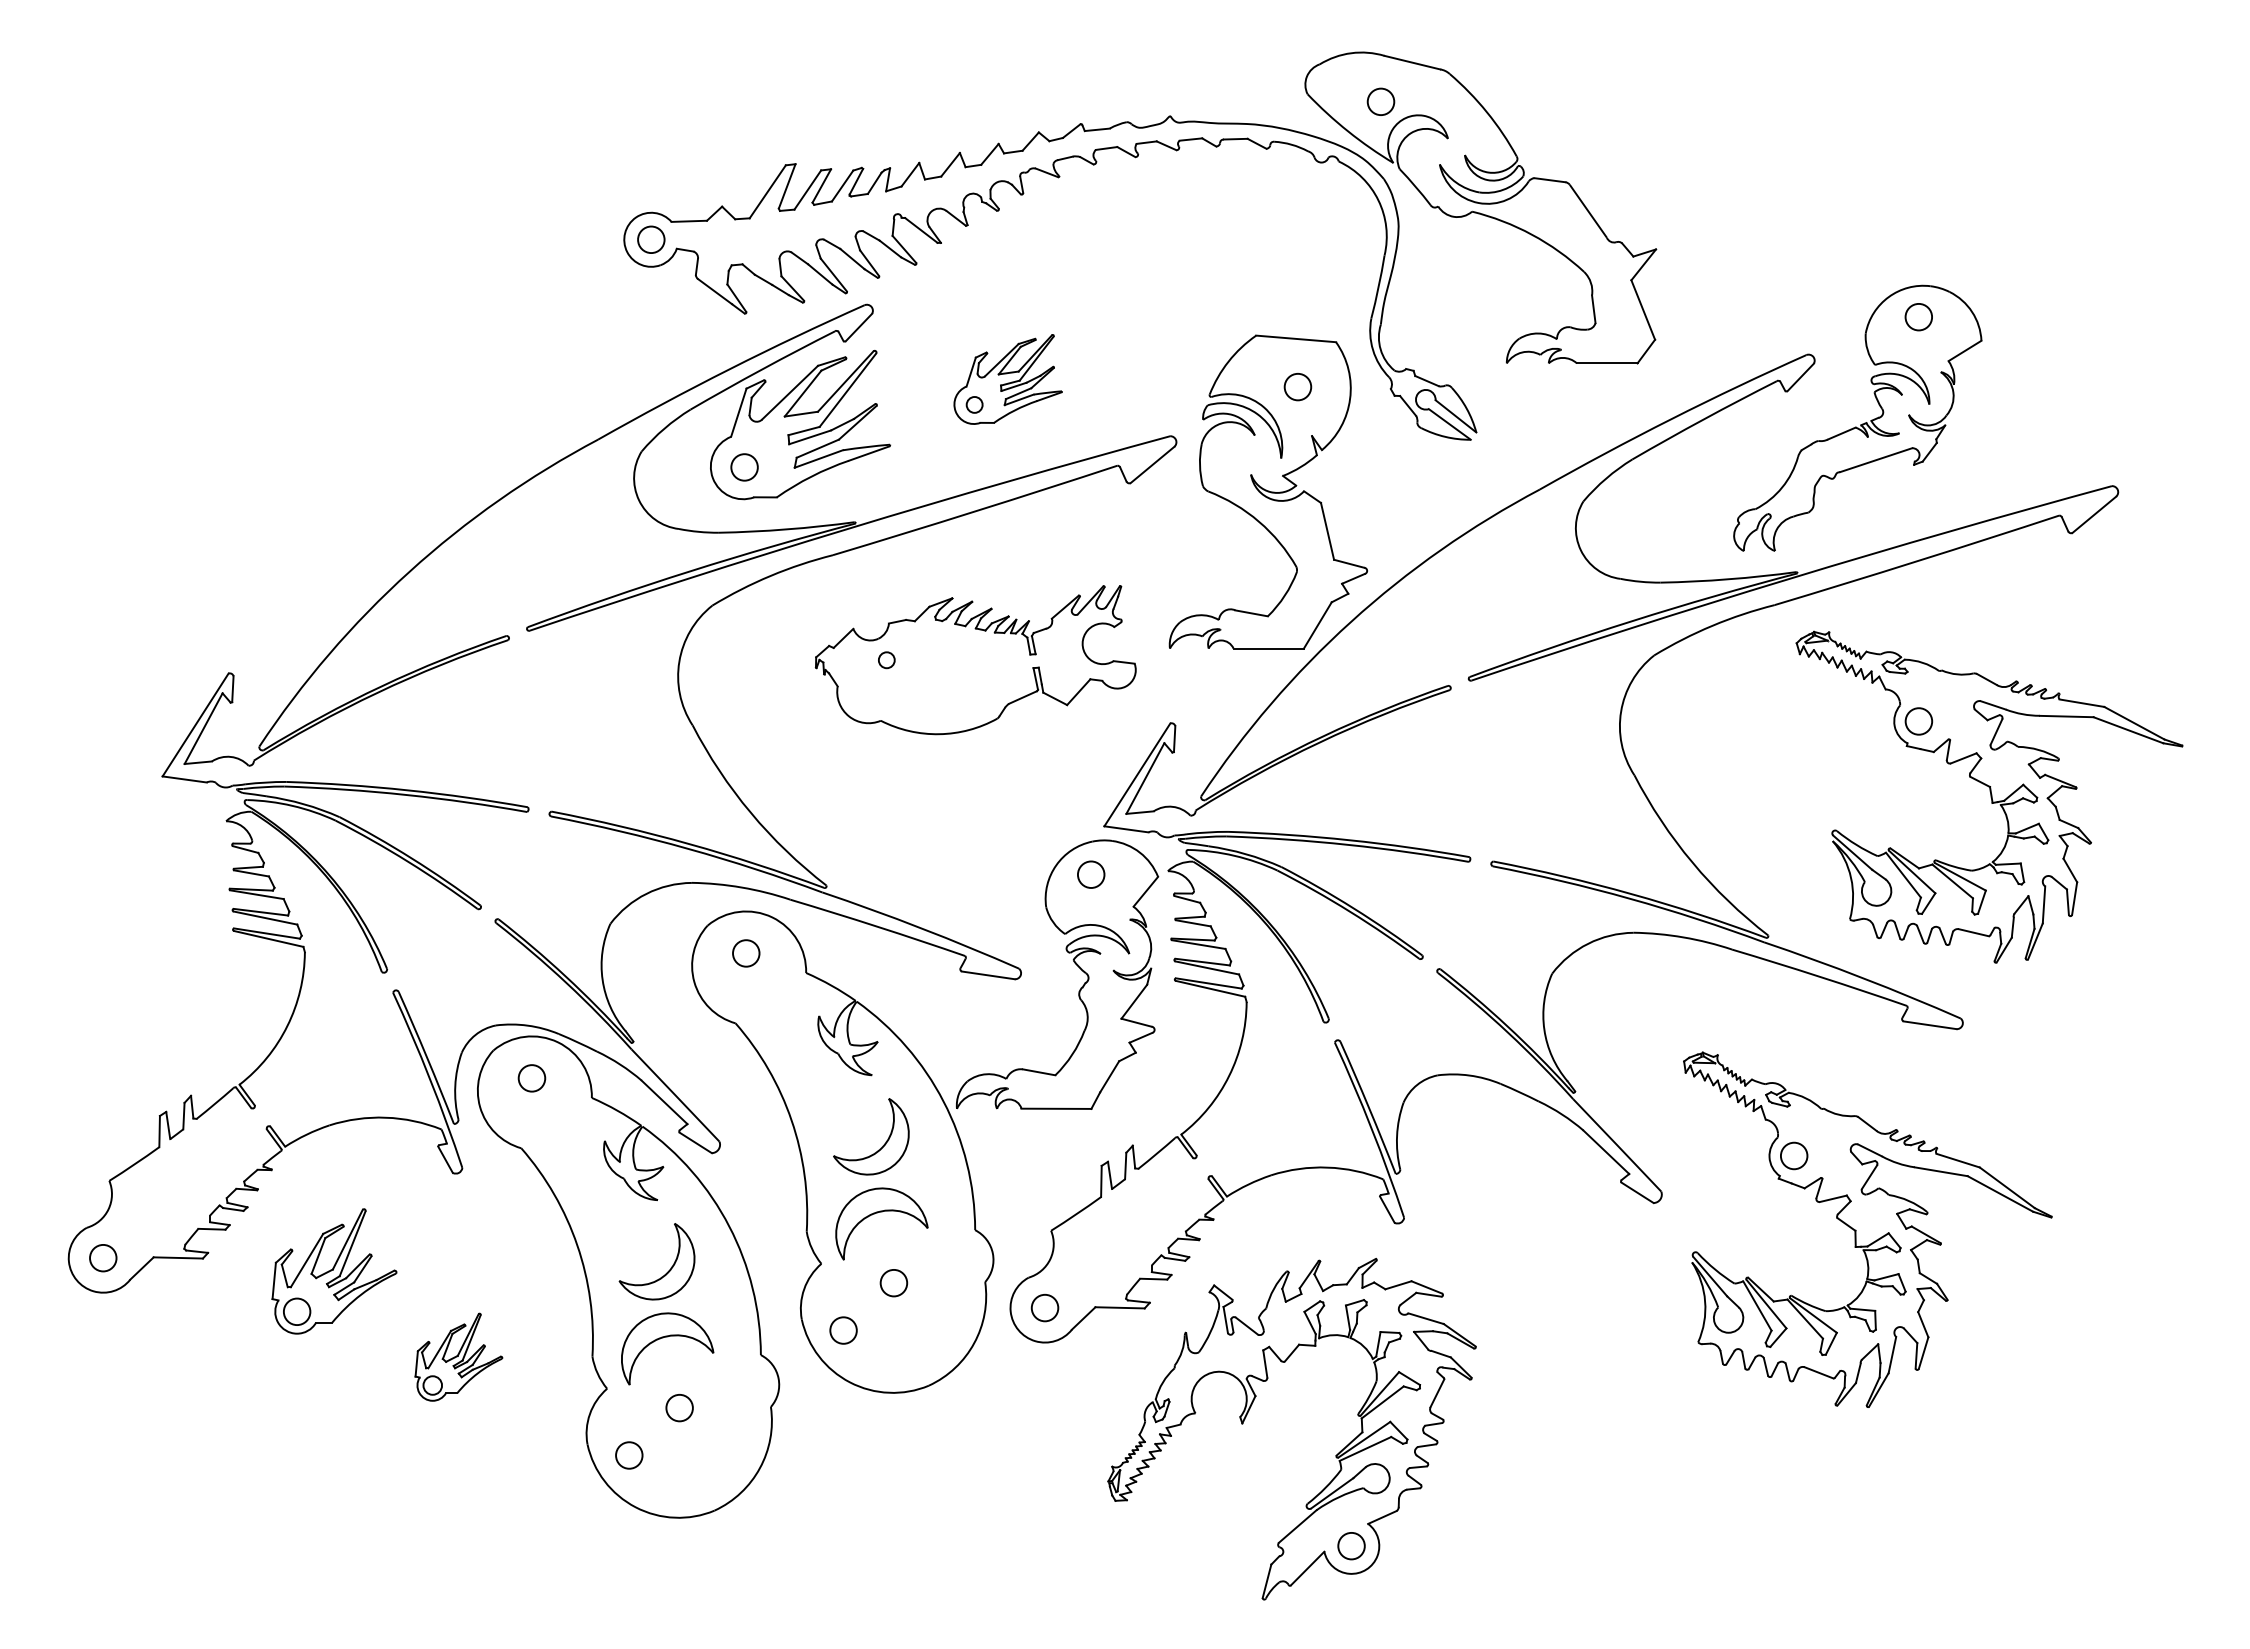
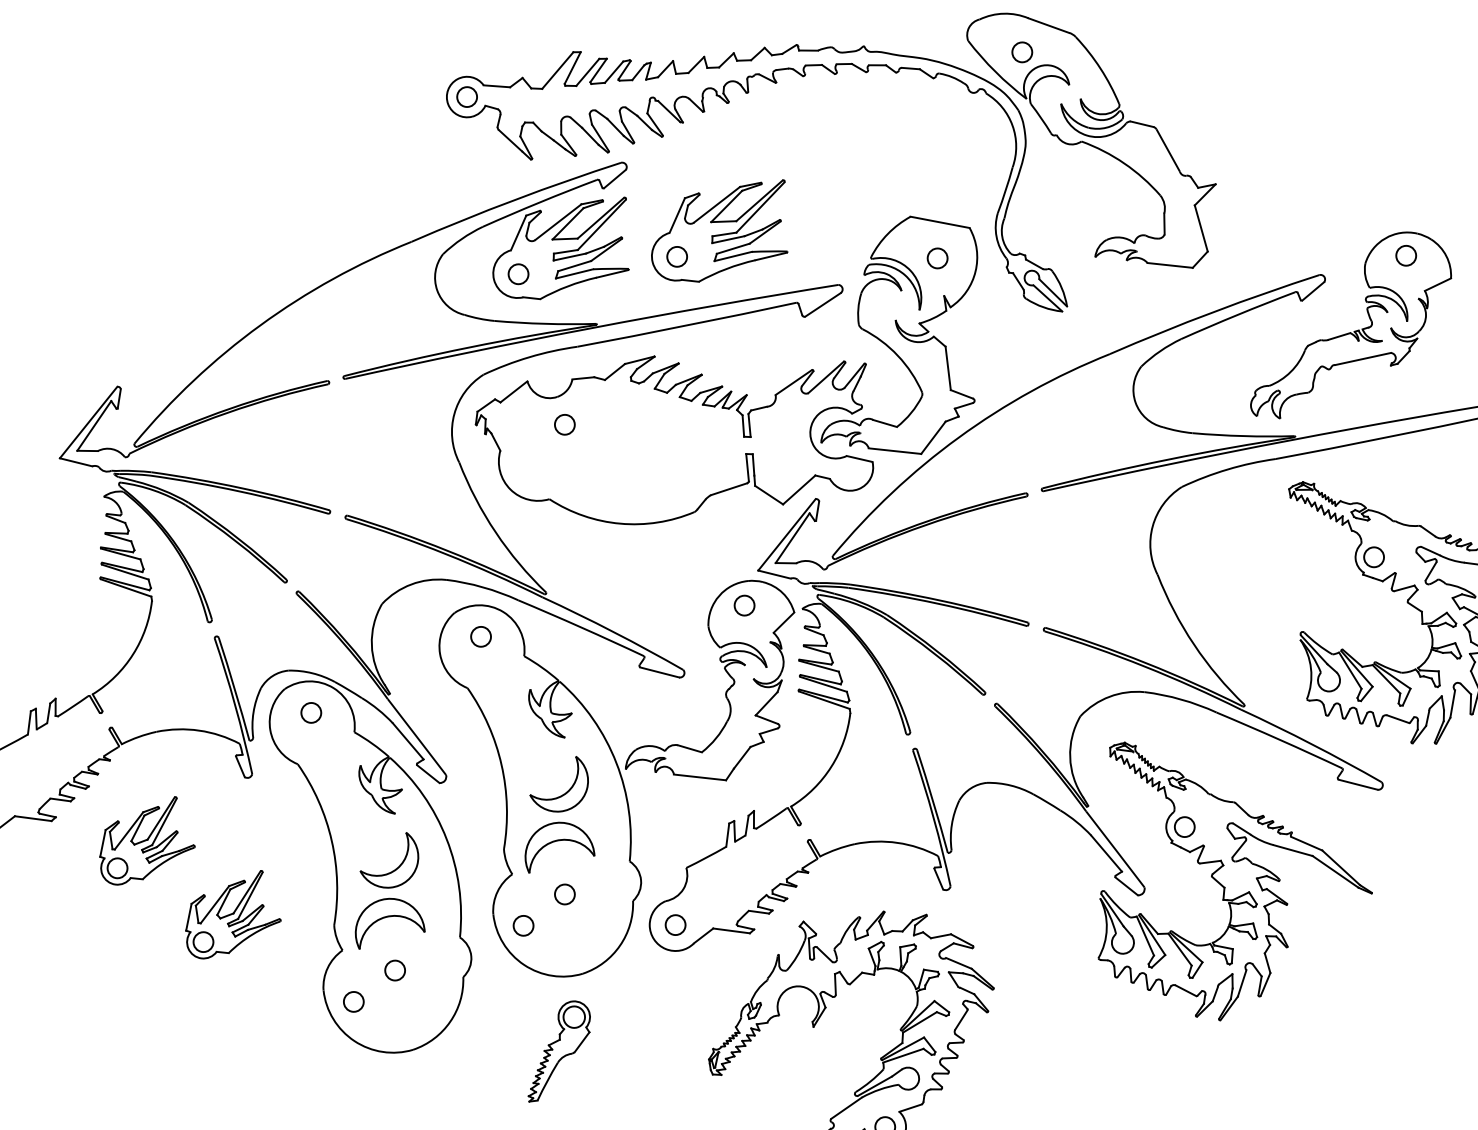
part: (1007, 379) -> (721, 229), size x1.67
part: (975, 659) -> (675, 435), size x1.67
part: (1867, 1229) -> (1233, 887), moved
part: (458, 1357) -> (234, 915), size x1.43
part: (910, 1492) -> (560, 1051), added

